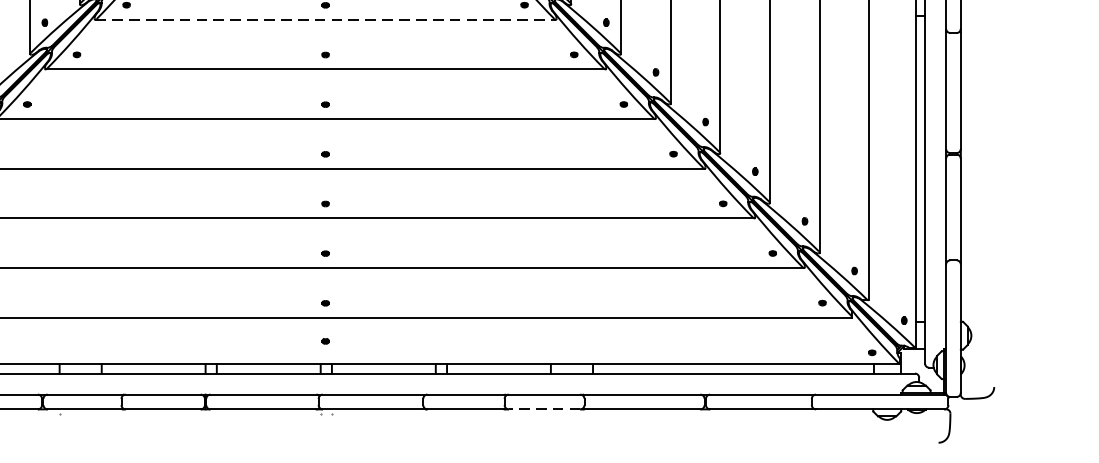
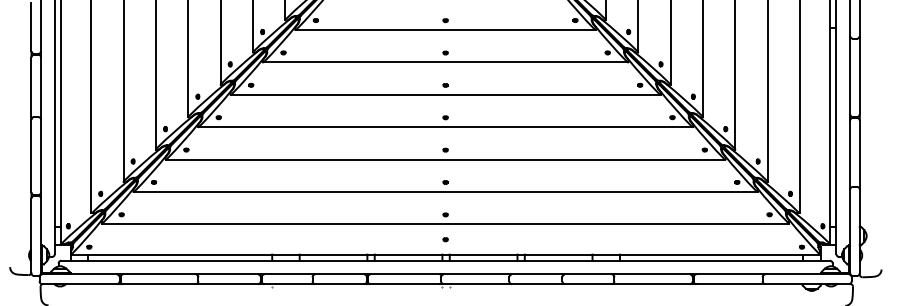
line: (326, 20) -> (446, 30), dashed -> solid
line: (543, 410) -> (587, 284), dashed -> solid

